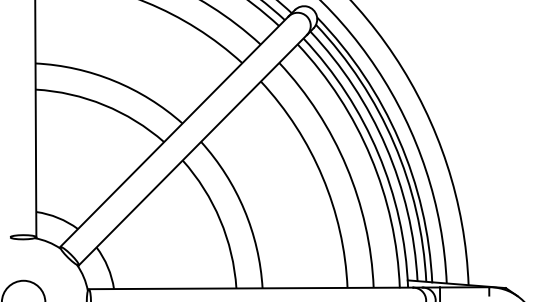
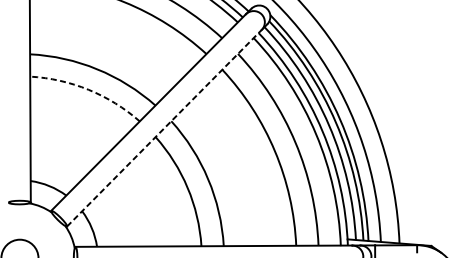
arc: (104, 105) -> (88, 90), solid -> dashed
line: (193, 149) -> (164, 127), solid -> dashed

